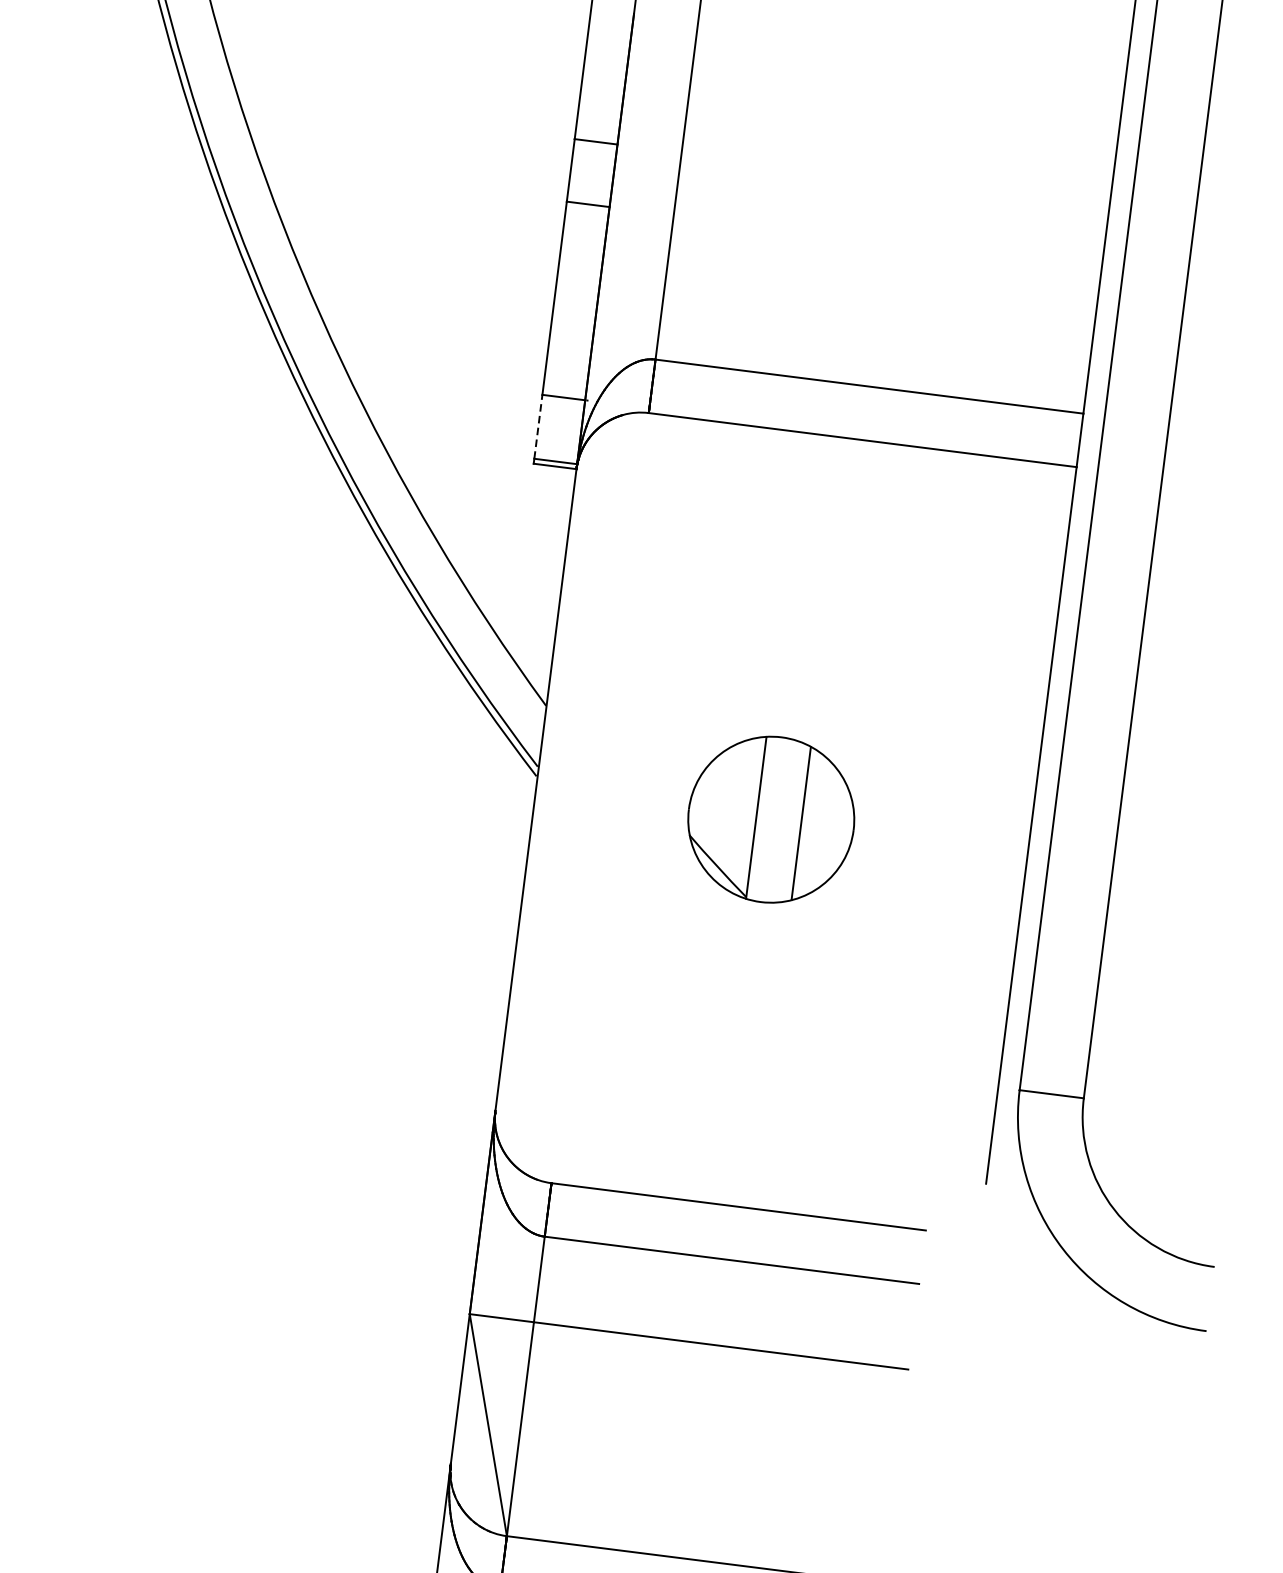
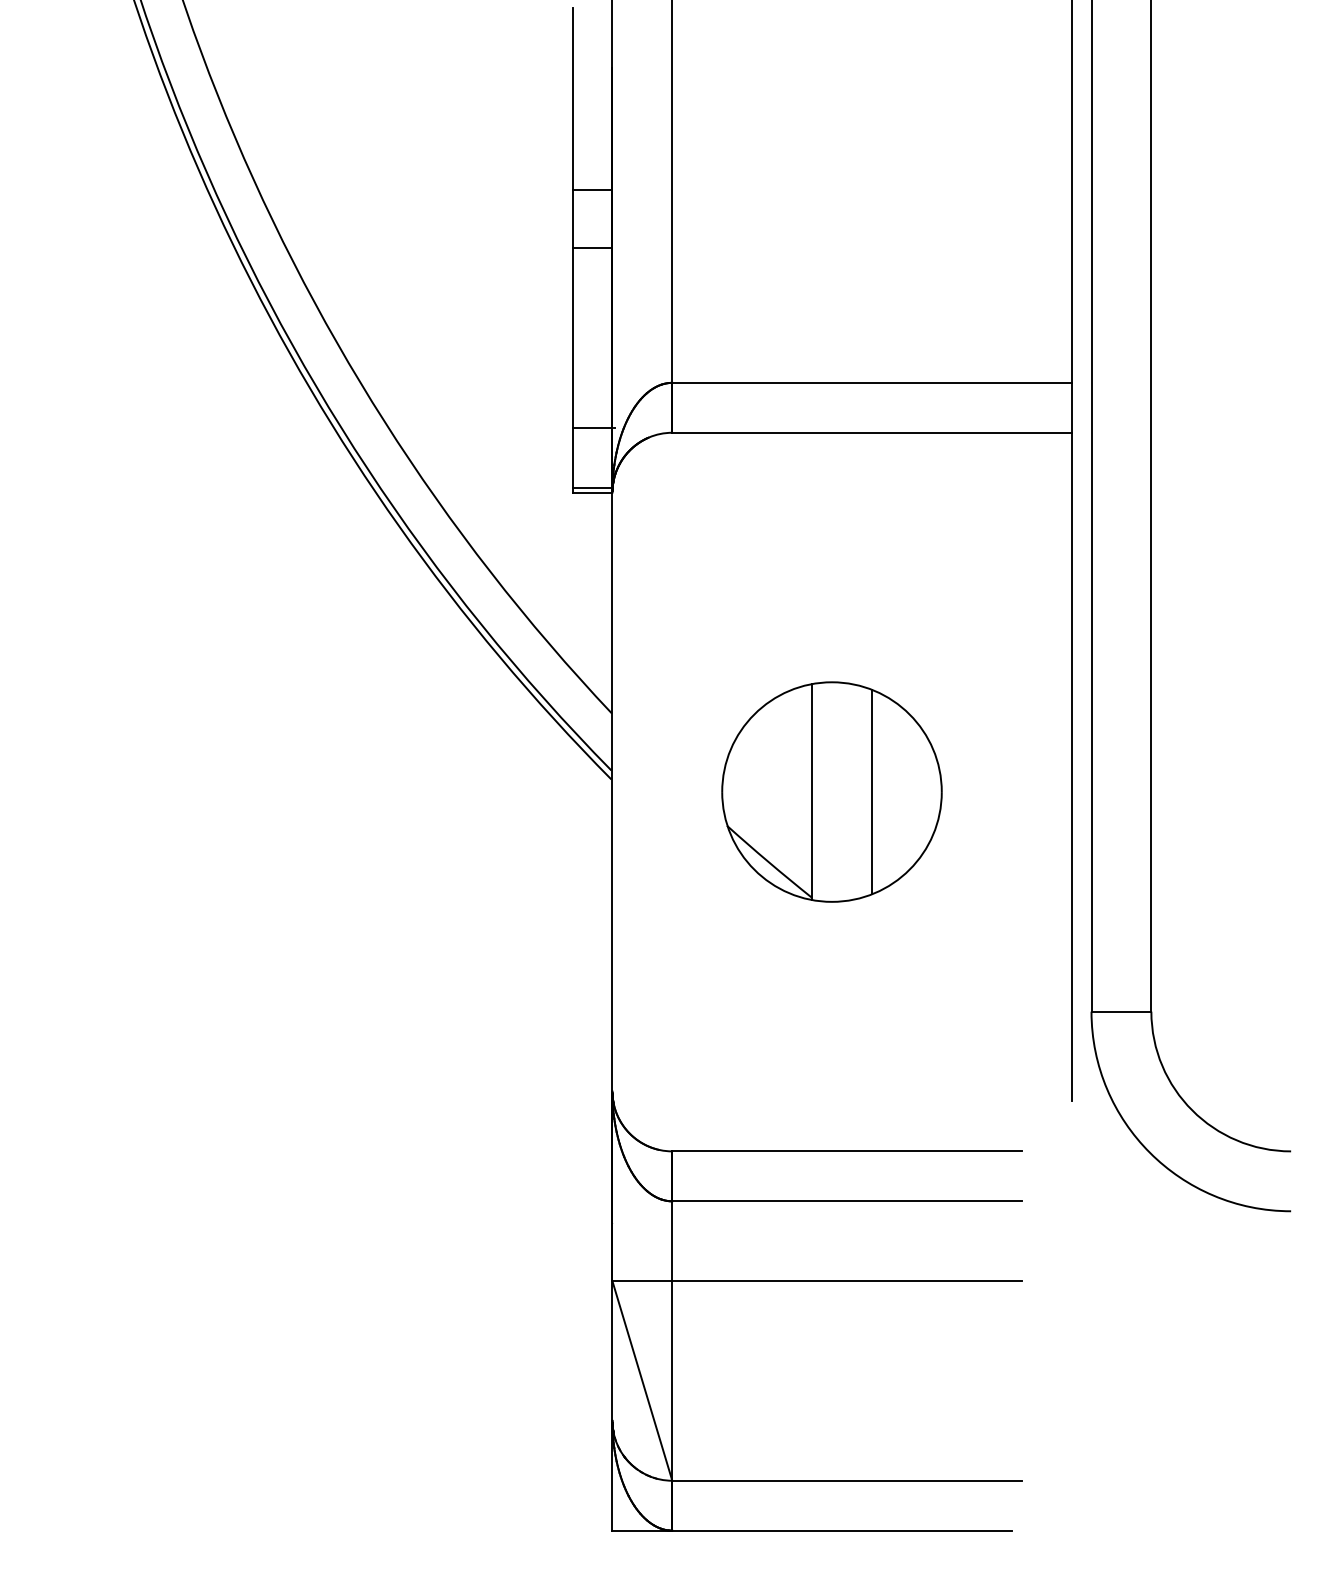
line: (538, 427) -> (572, 458), dashed -> solid
part: (770, 819) -> (831, 791), size x1.43

